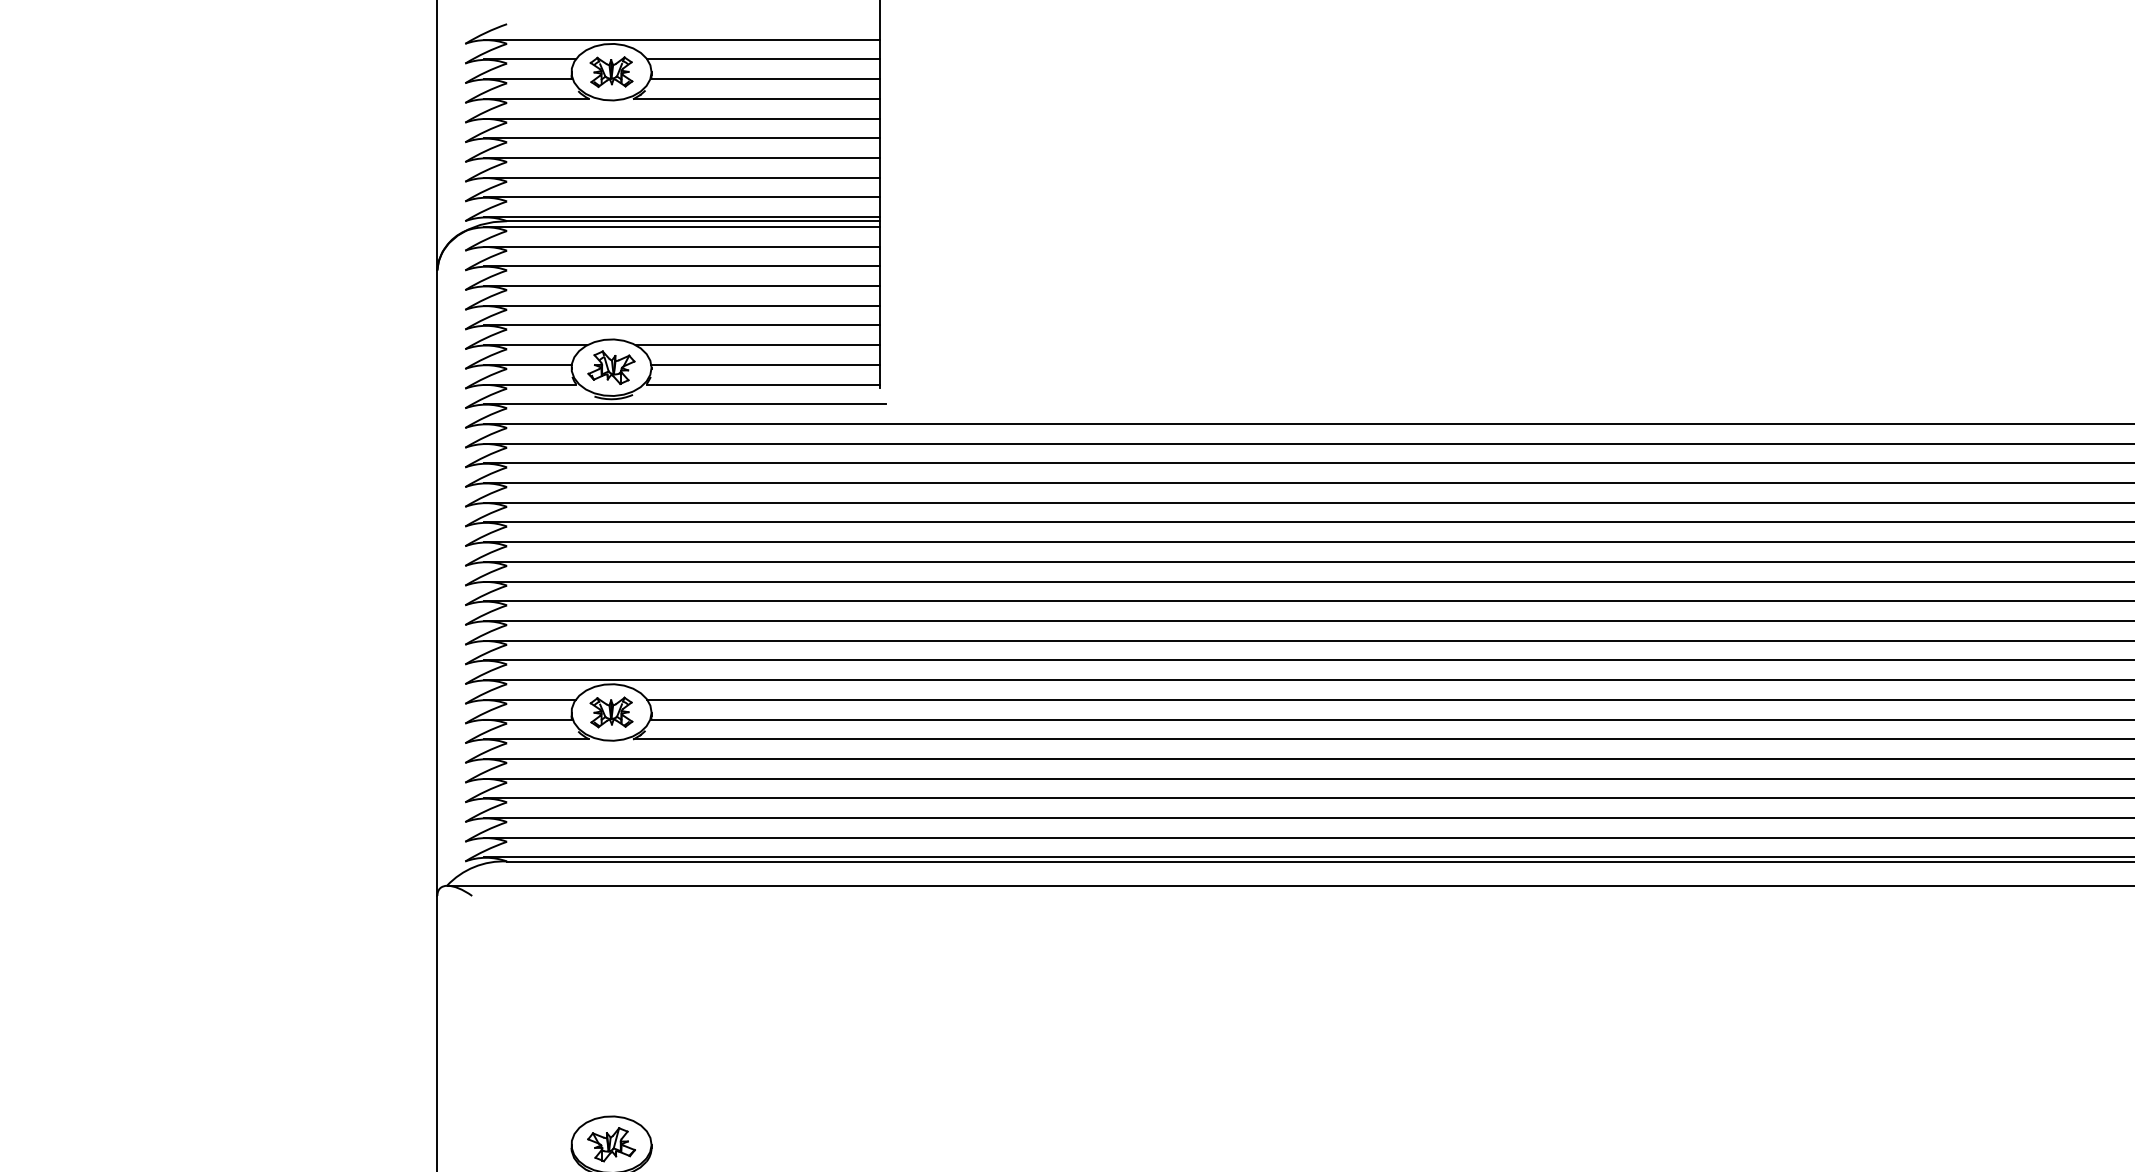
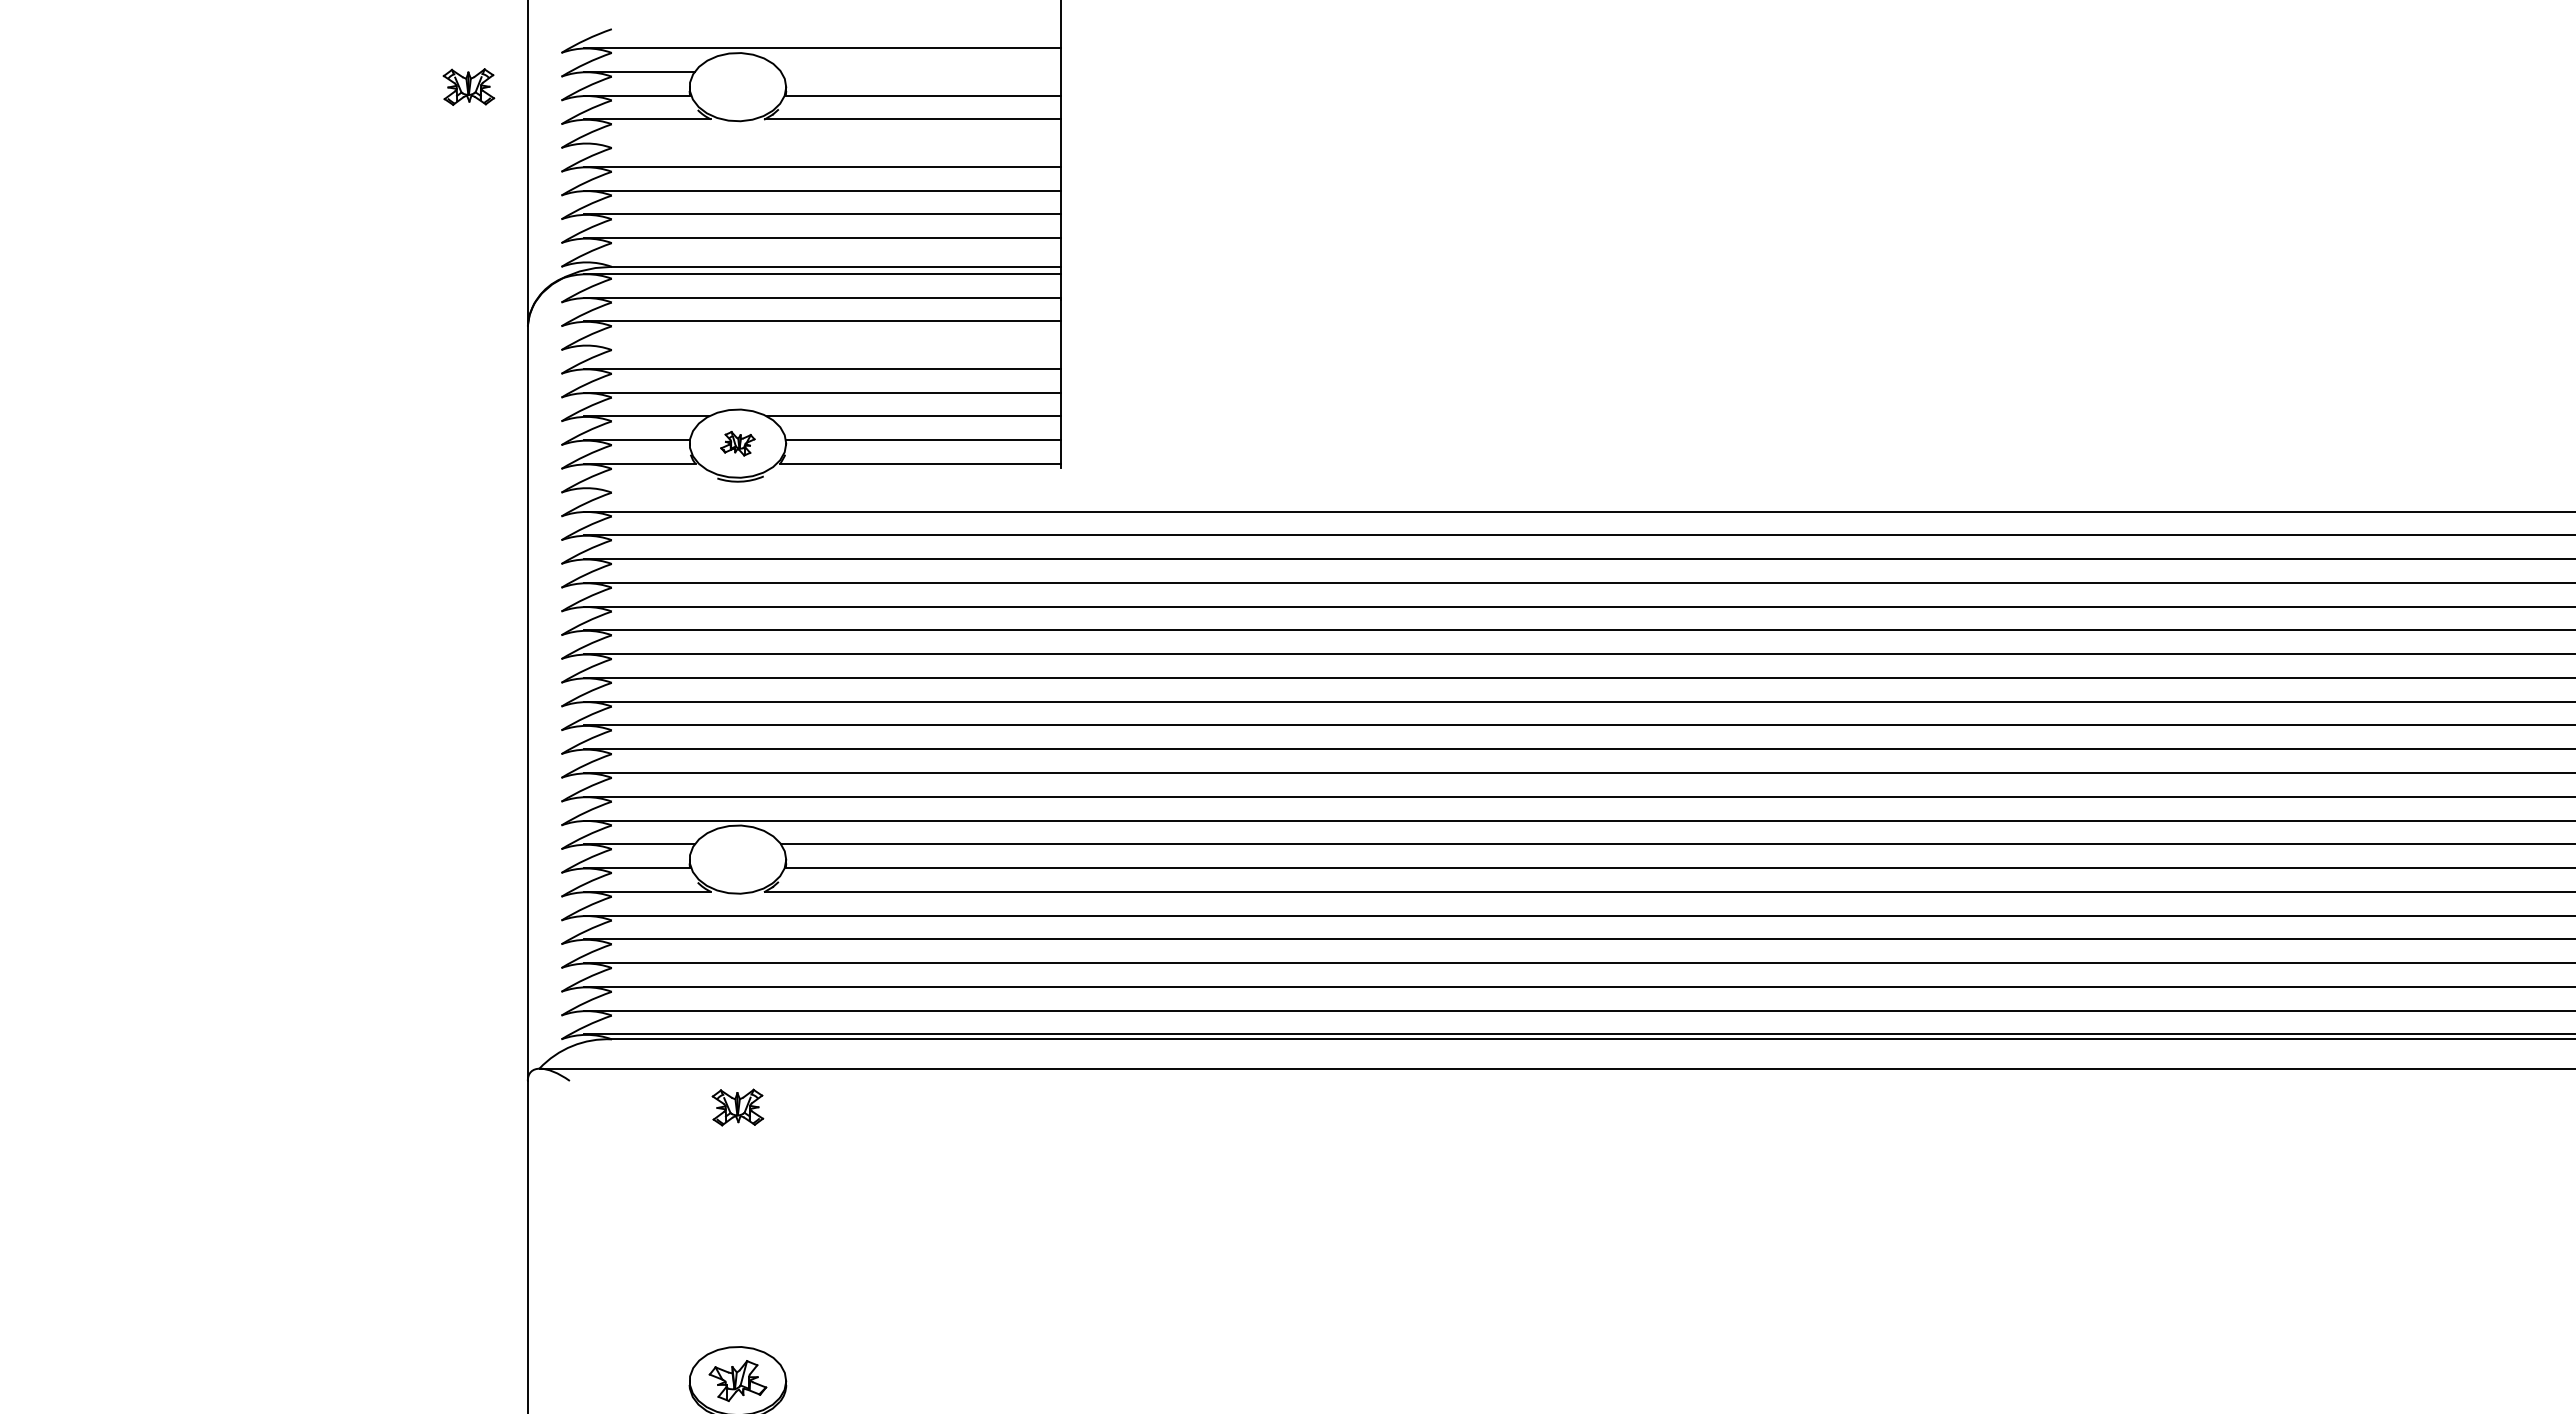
line: (763, 59) -> (921, 71), removed
part: (611, 71) -> (468, 86), moved
line: (681, 118) -> (822, 143), removed
line: (681, 216) -> (822, 261), removed
line: (681, 286) -> (822, 345), removed
part: (611, 367) -> (737, 443), size x0.6
line: (684, 404) -> (826, 487), removed
part: (611, 712) -> (737, 1107), moved

